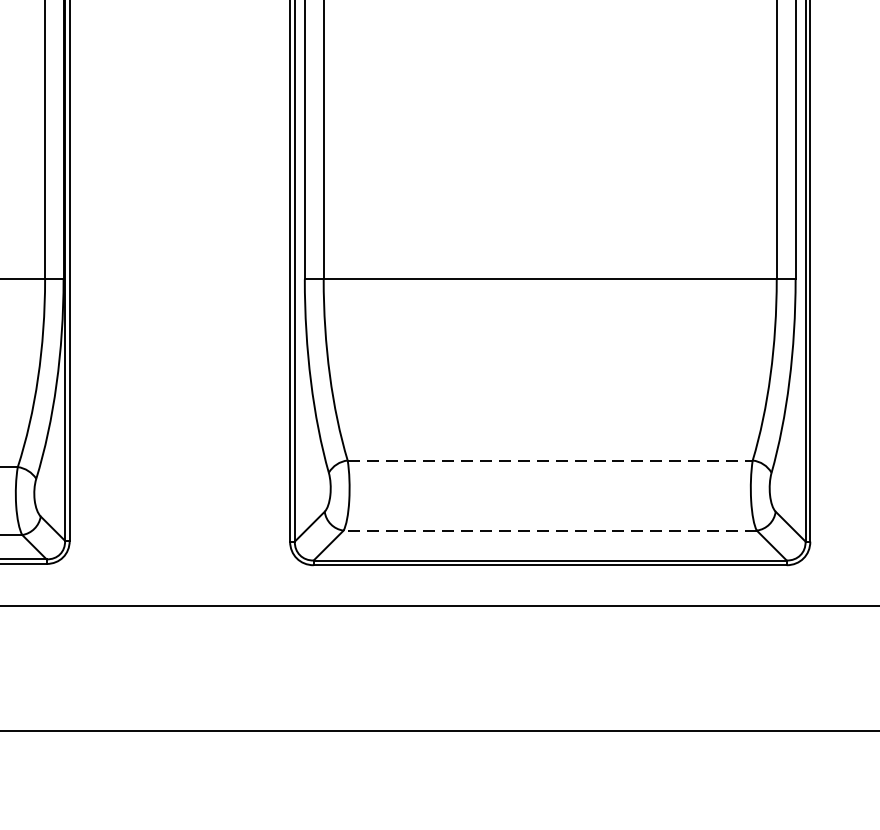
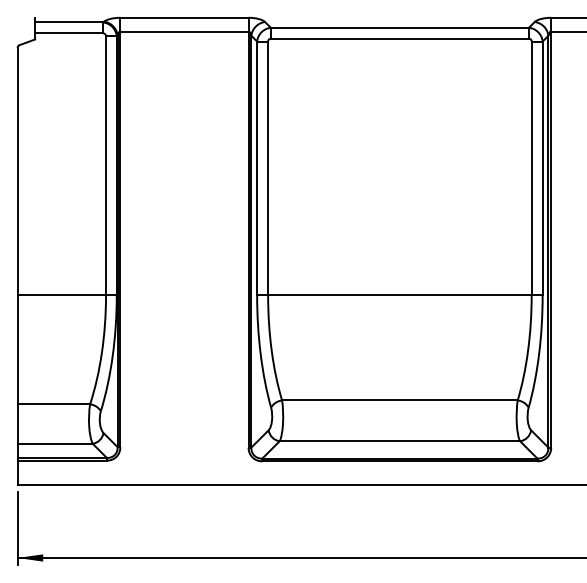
line: (549, 460) -> (399, 400), dashed -> solid
line: (549, 531) -> (399, 441), dashed -> solid

